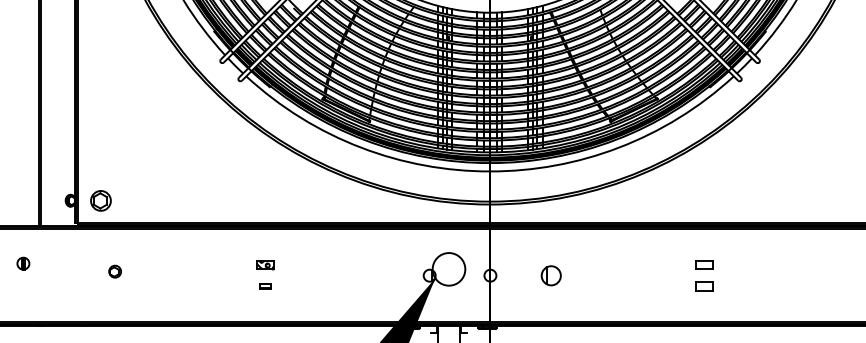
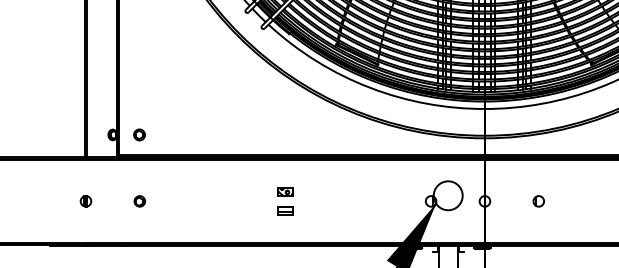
part: (100, 200) -> (139, 134), size x0.62
part: (23, 263) -> (86, 201), moved
part: (114, 271) -> (139, 201), moved
part: (550, 275) -> (538, 201), size x0.62
part: (265, 286) -> (285, 210), size x1.67

